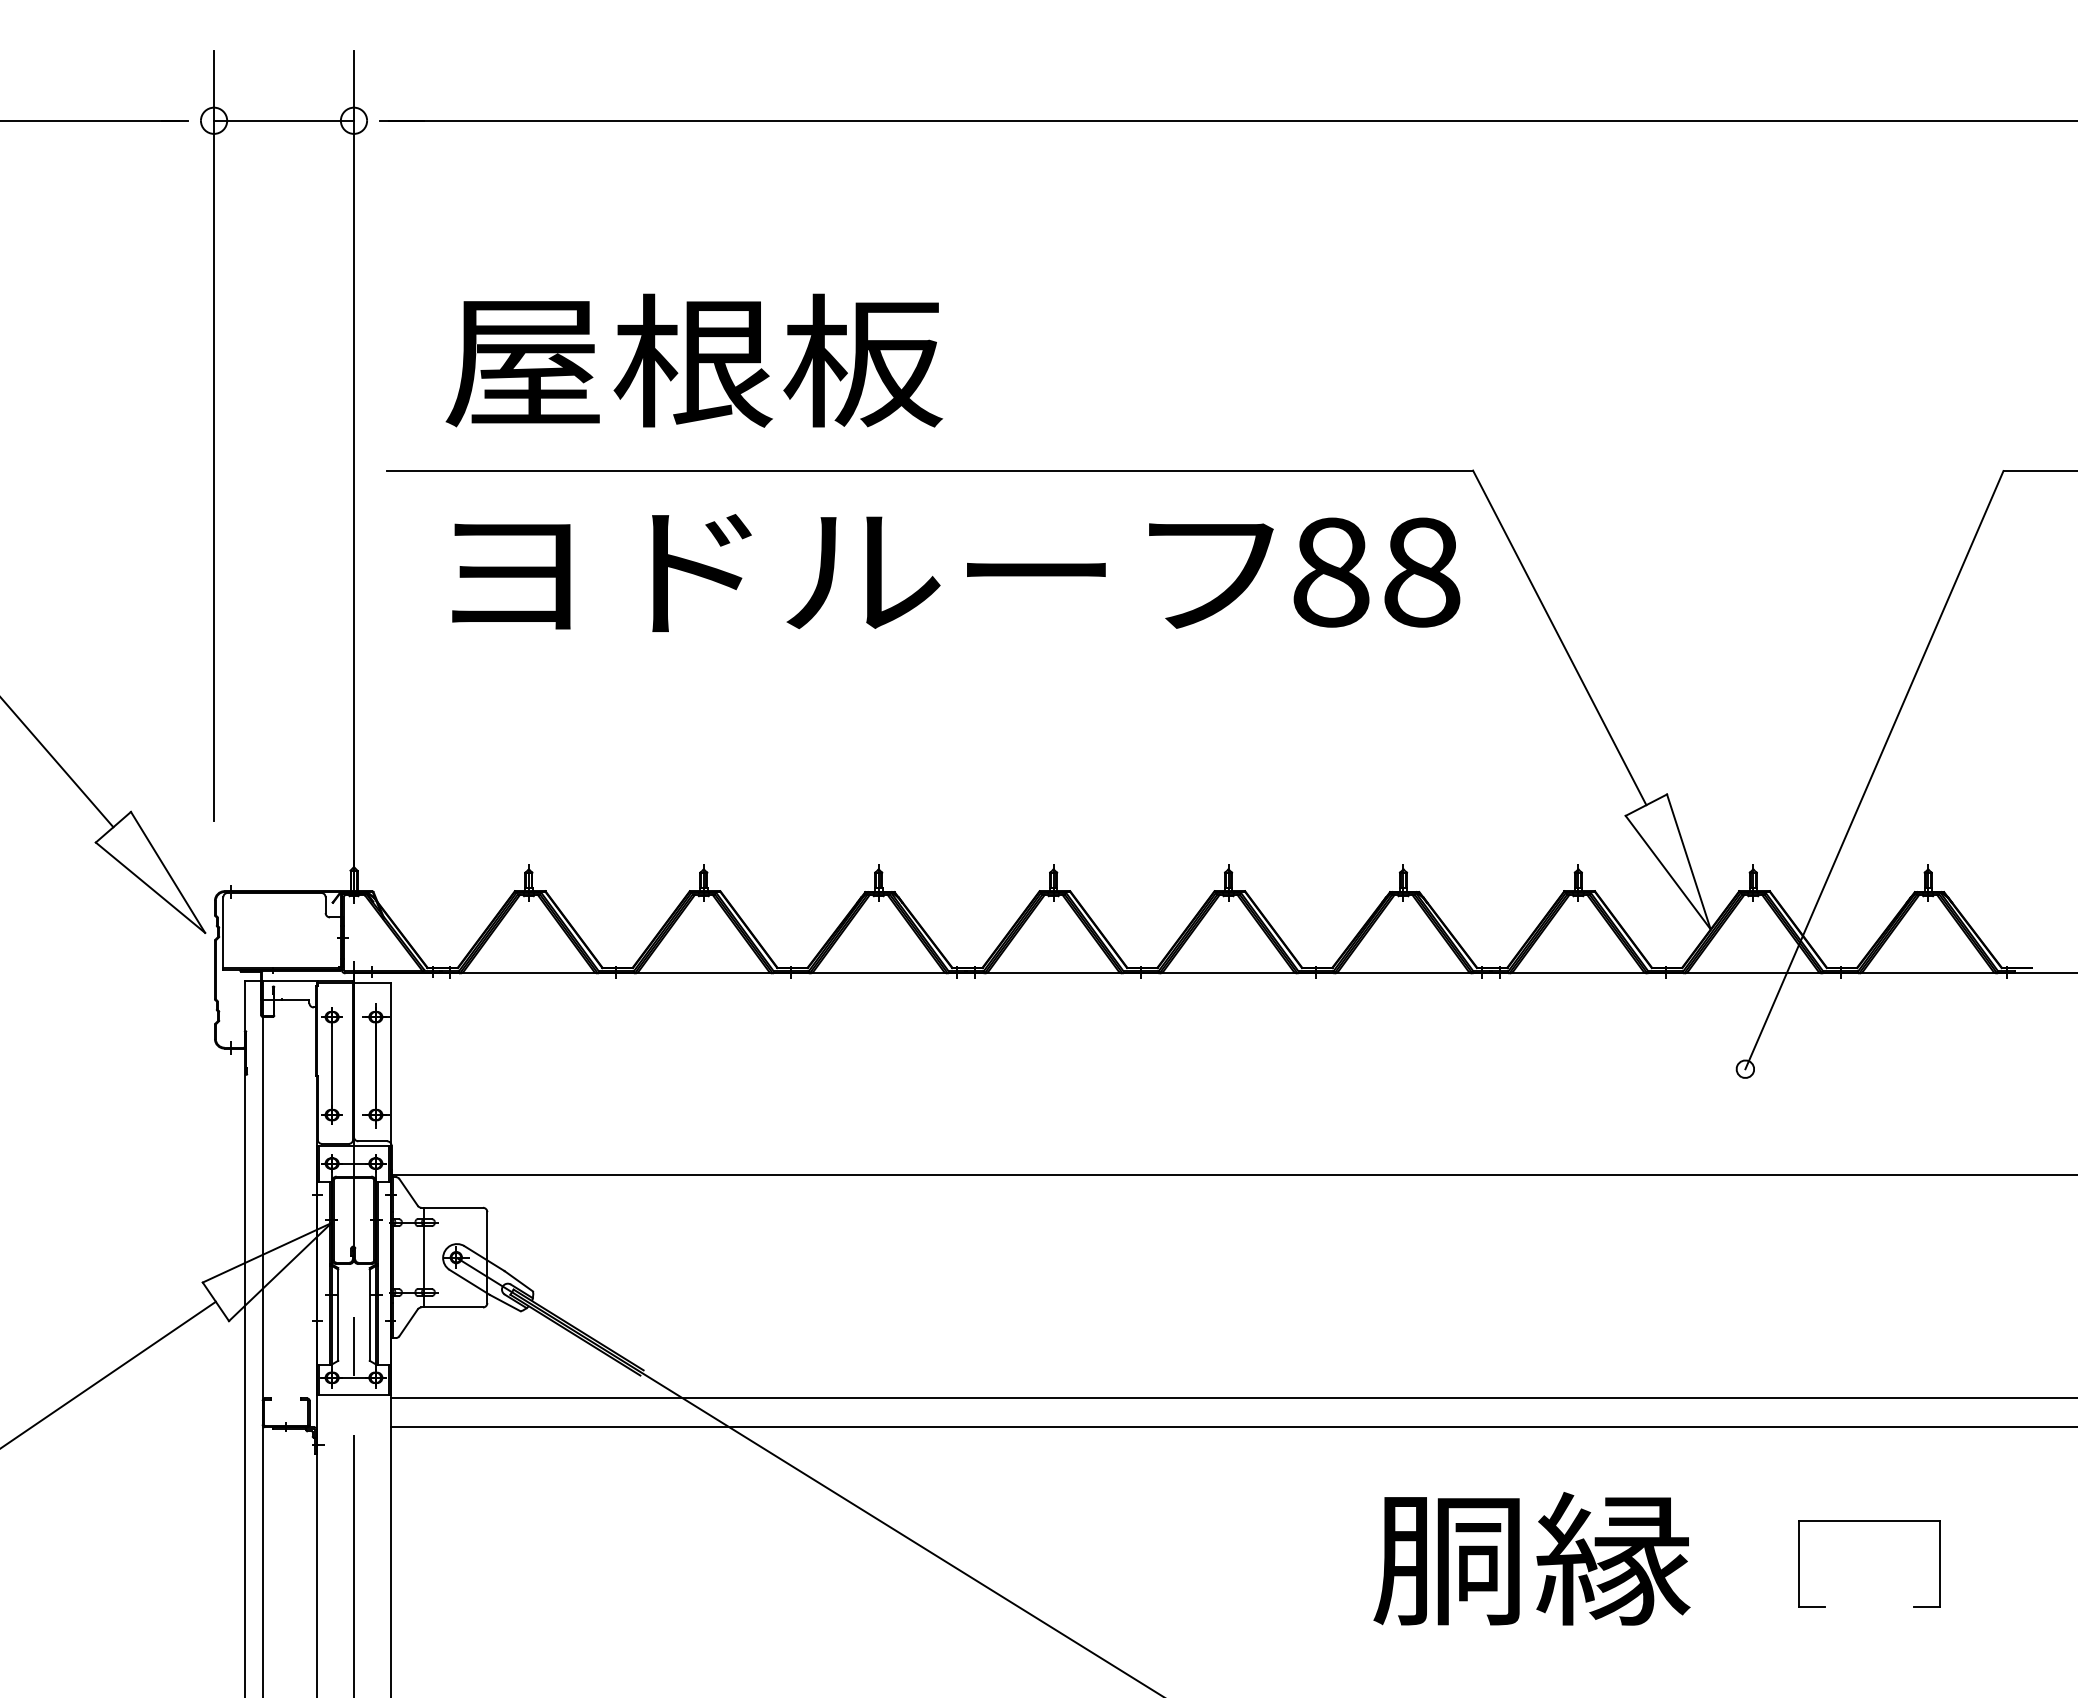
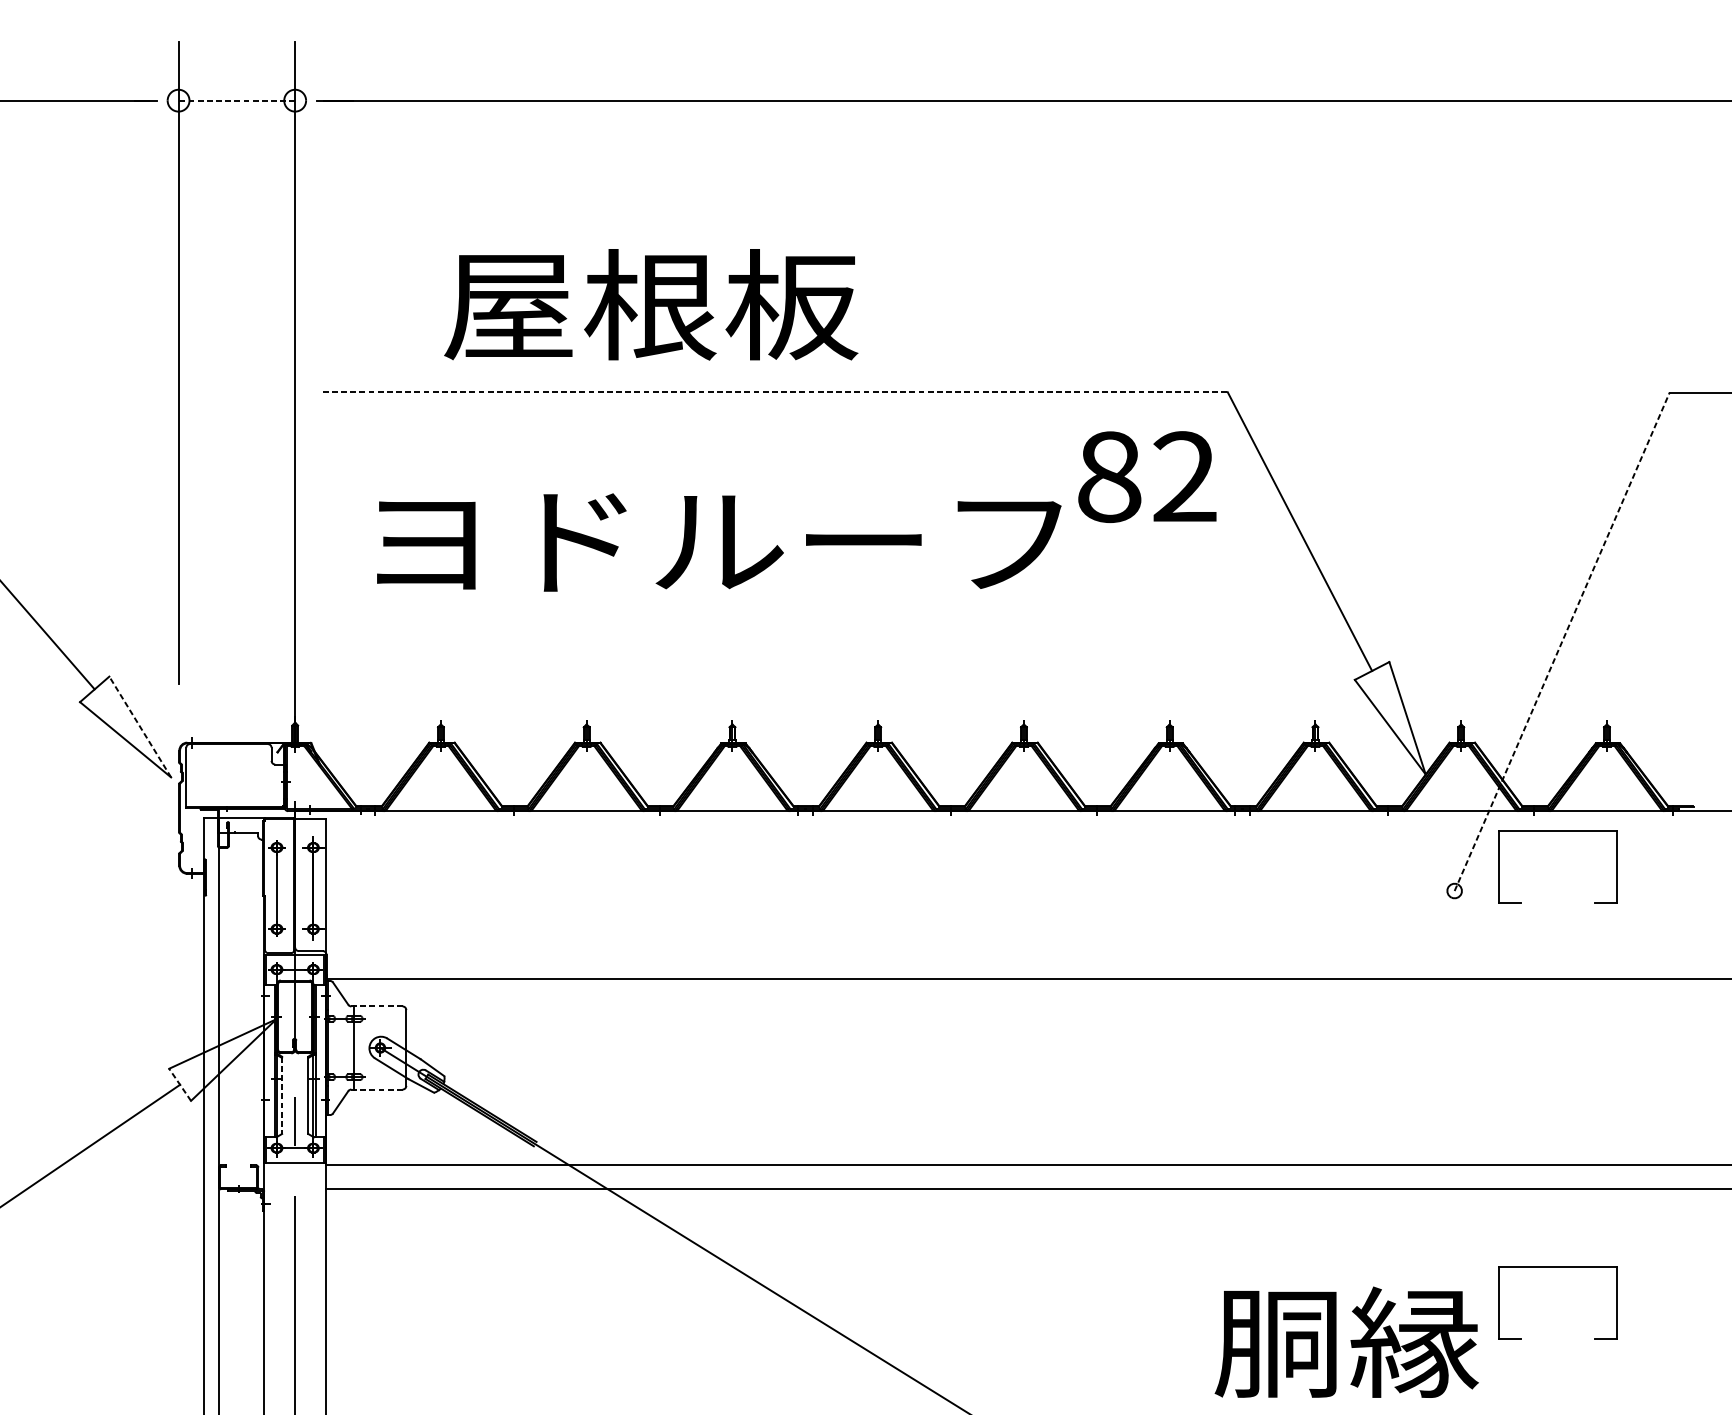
line: (284, 120) -> (237, 100), solid -> dashed
text: (694, 360) -> (651, 304), moved
line: (930, 470) -> (775, 392), solid -> dashed
text: (862, 572) -> (718, 542), moved
text: (1421, 572) -> (1184, 477), 88 -> 82
line: (1874, 770) -> (1562, 642), solid -> dashed
line: (168, 872) -> (140, 727), solid -> dashed
part: (1869, 997) -> (1558, 831), added
line: (452, 1207) -> (377, 1006), solid -> dashed
line: (215, 1301) -> (179, 1084), solid -> dashed
line: (452, 1307) -> (377, 1089), solid -> dashed
line: (338, 1314) -> (282, 1095), solid -> dashed
text: (1531, 1558) -> (1346, 1342), moved

